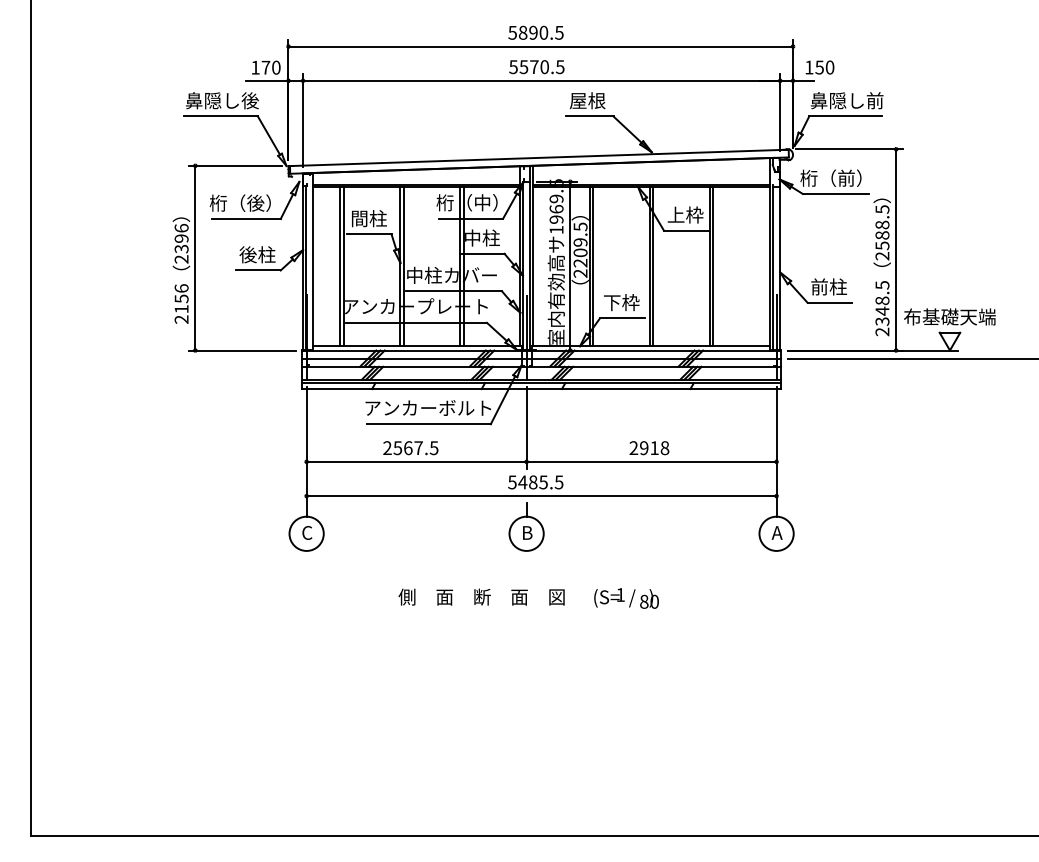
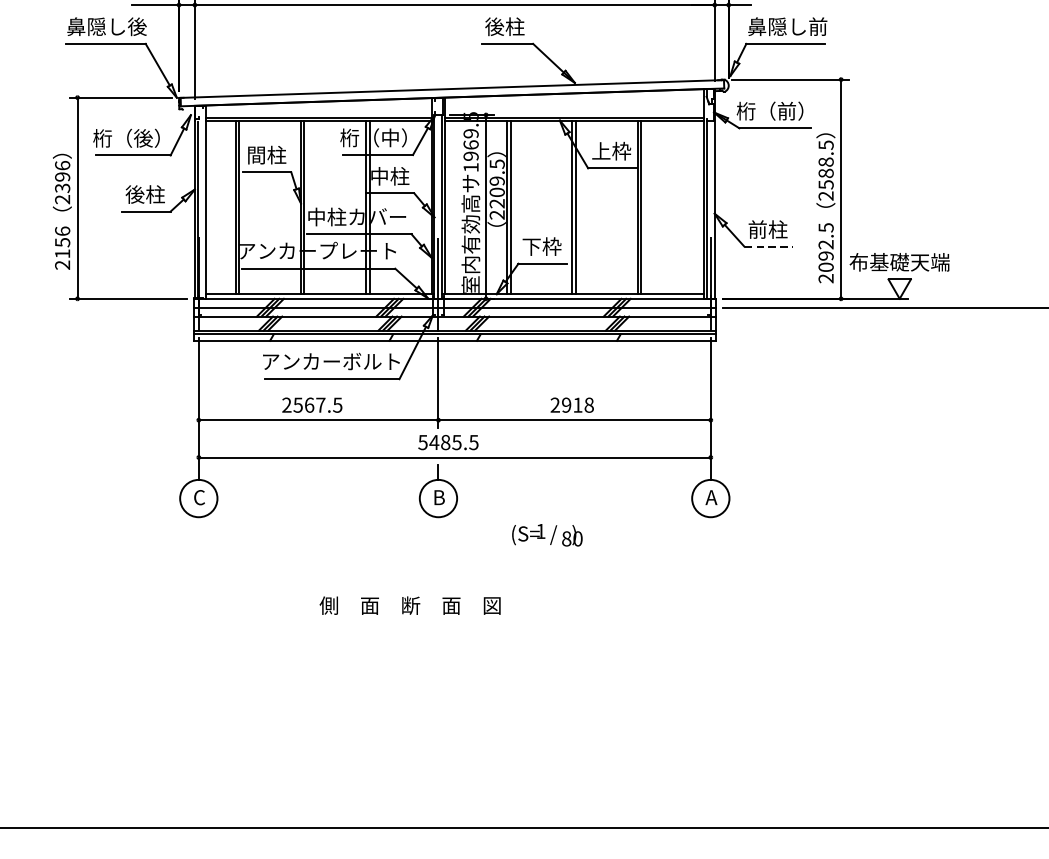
text: (587, 100) -> (504, 26), 屋根 -> 後柱
line: (830, 302) -> (769, 246), solid -> dashed
text: (882, 310) -> (826, 255), 2348.5 -> 2092.5
text: (481, 596) -> (410, 604), moved
text: (626, 598) -> (547, 535), moved

